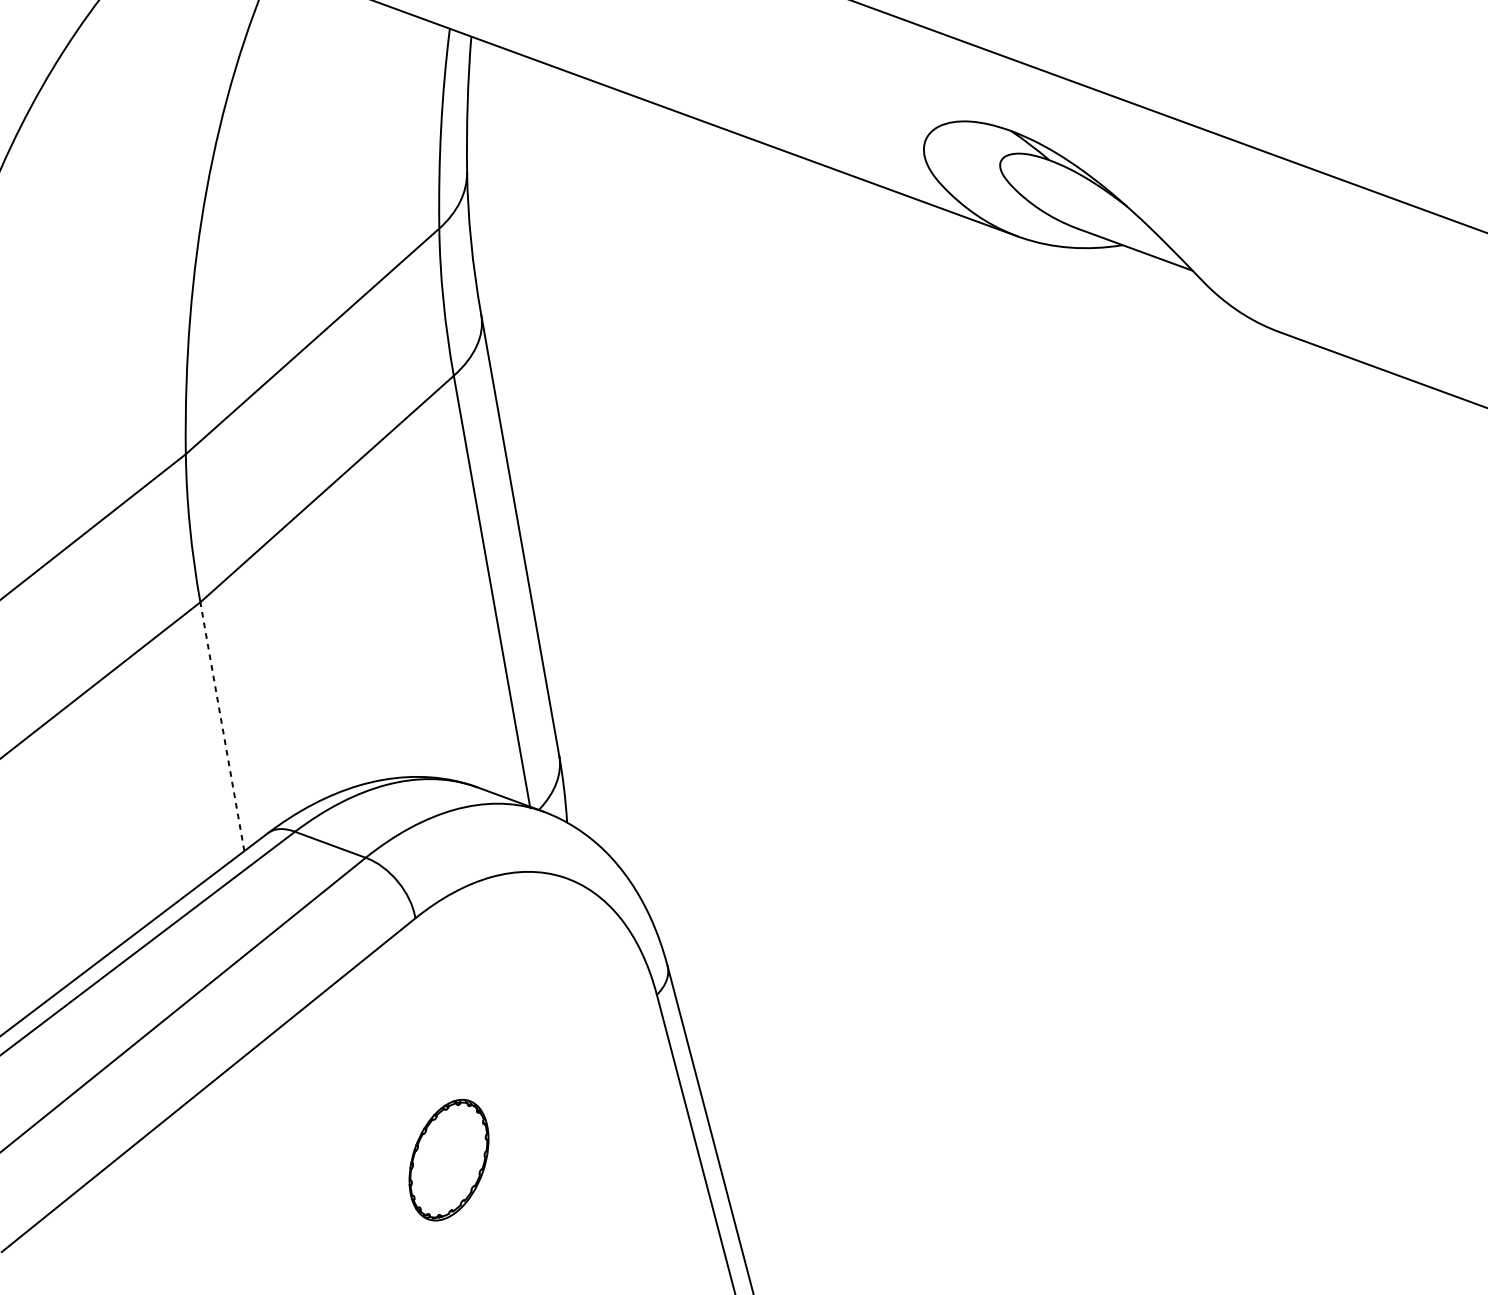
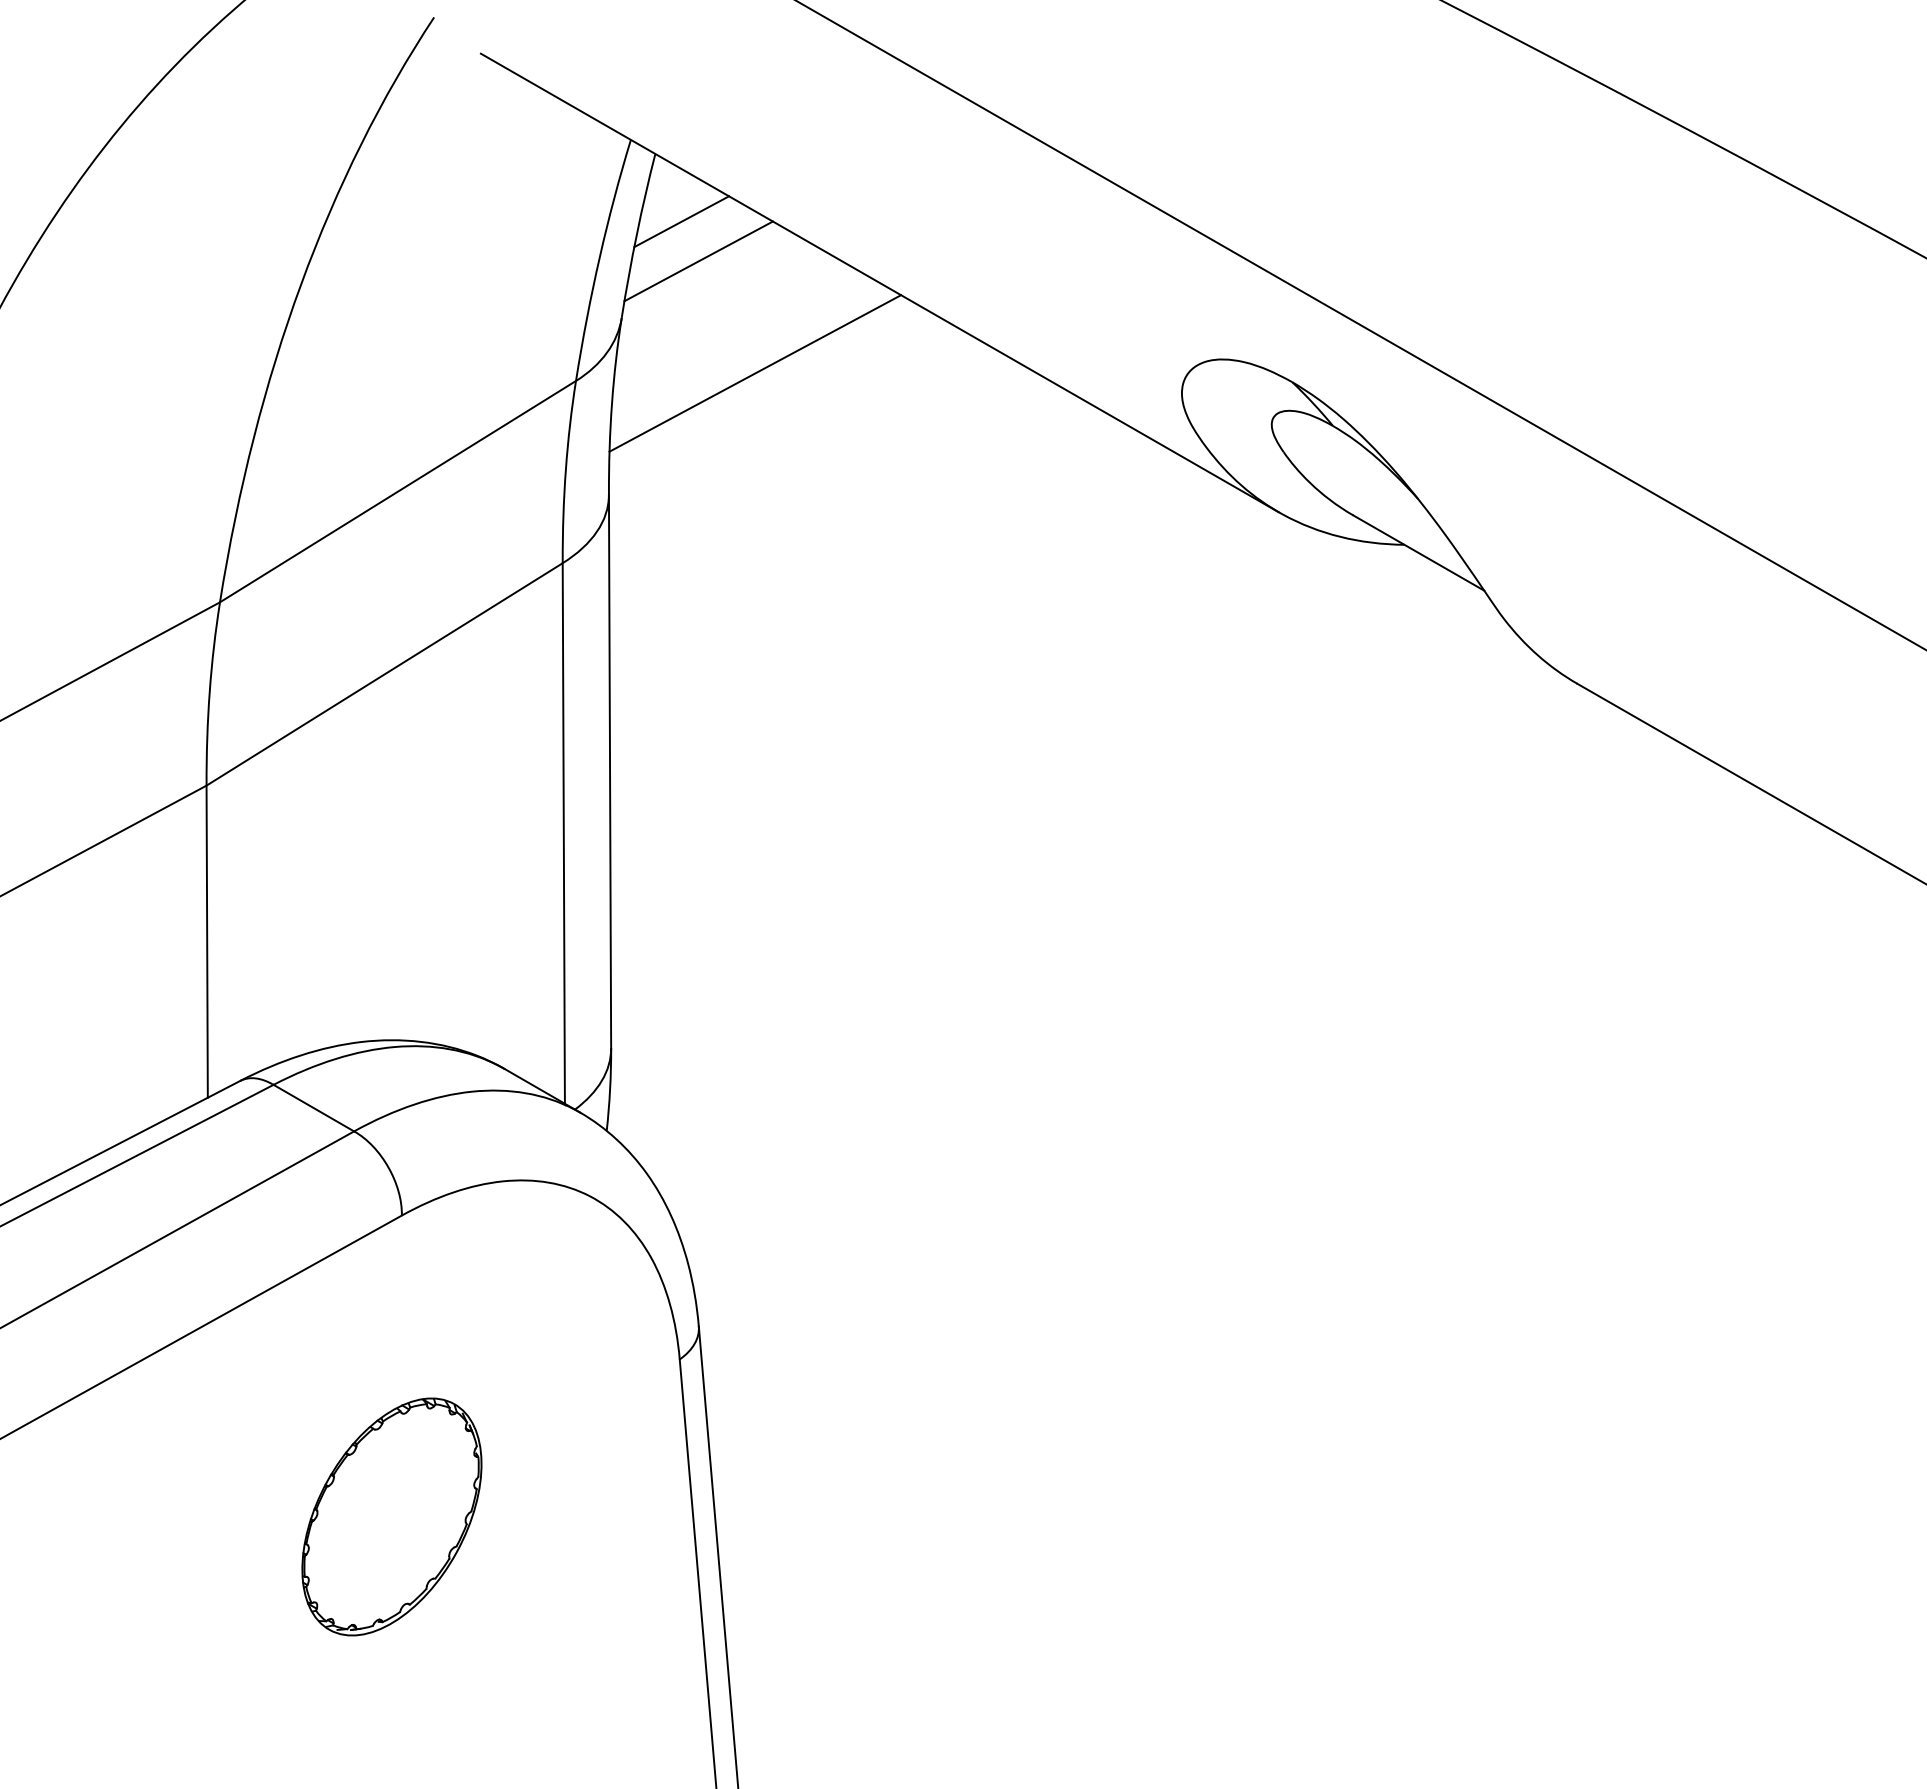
line: (501, 86) -> (681, 221), added
line: (520, 116) -> (698, 261), added
line: (581, 197) -> (755, 373), added
line: (222, 726) -> (207, 941), dashed -> solid
part: (448, 1159) -> (391, 1516), size x1.67

